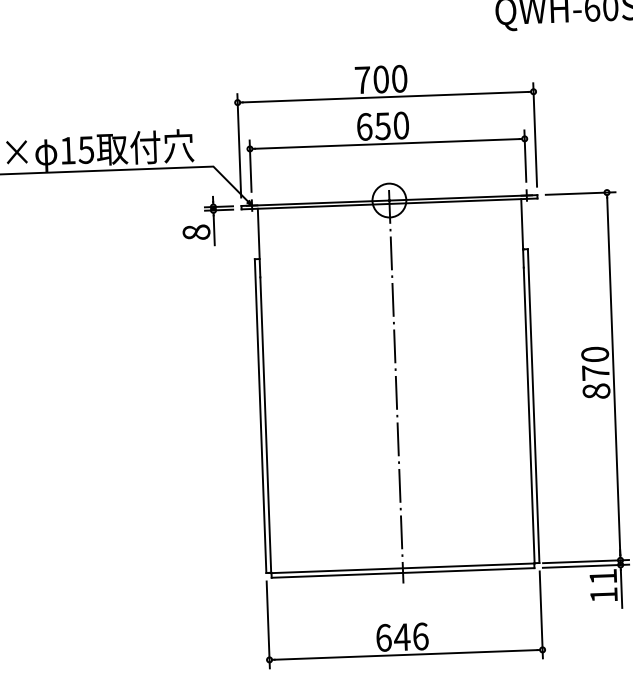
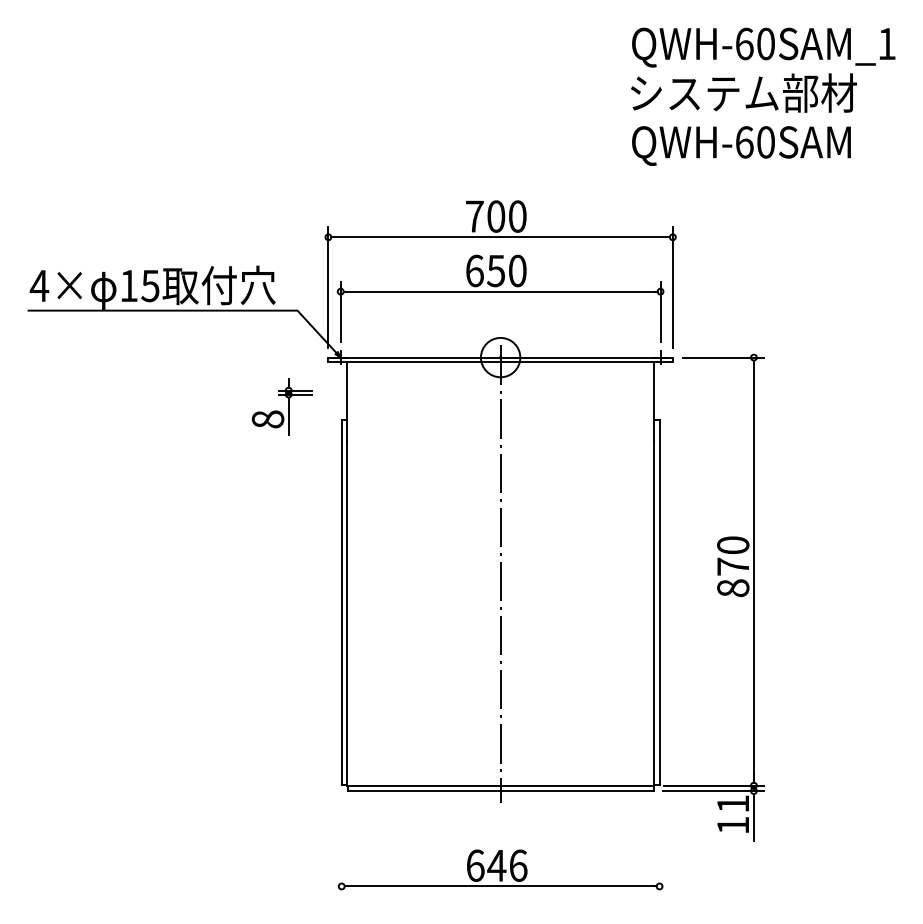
part: (207, 220) -> (281, 406), moved
line: (541, 614) -> (659, 845), removed
line: (268, 624) -> (341, 845), removed

